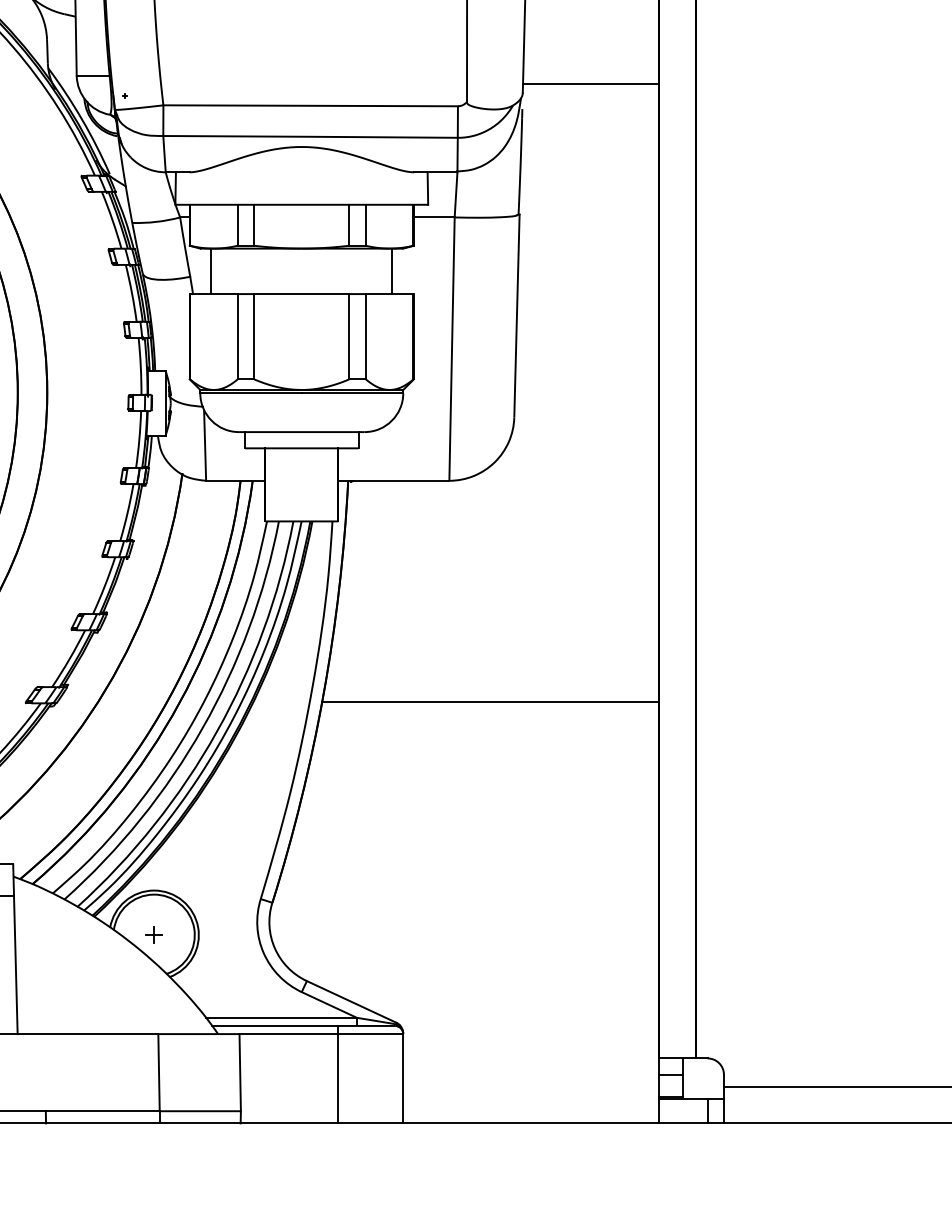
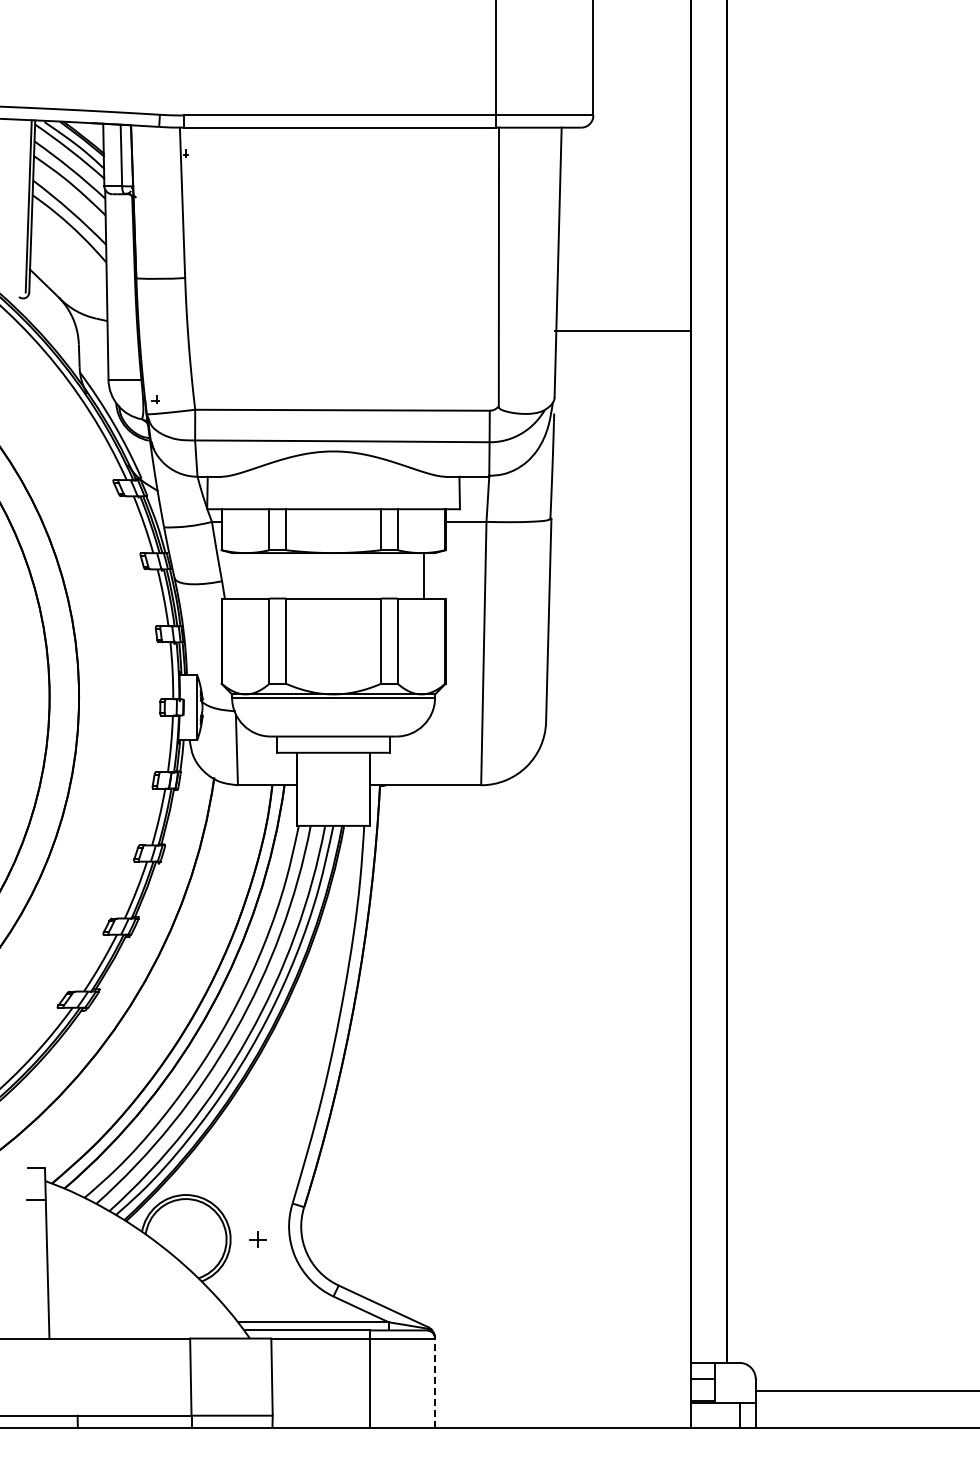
line: (590, 84) -> (622, 331), moved
line: (211, 271) -> (243, 575), removed
line: (490, 702) -> (522, 1006), removed
part: (153, 935) -> (257, 1239), moved
line: (403, 1079) -> (435, 1383), solid -> dashed

